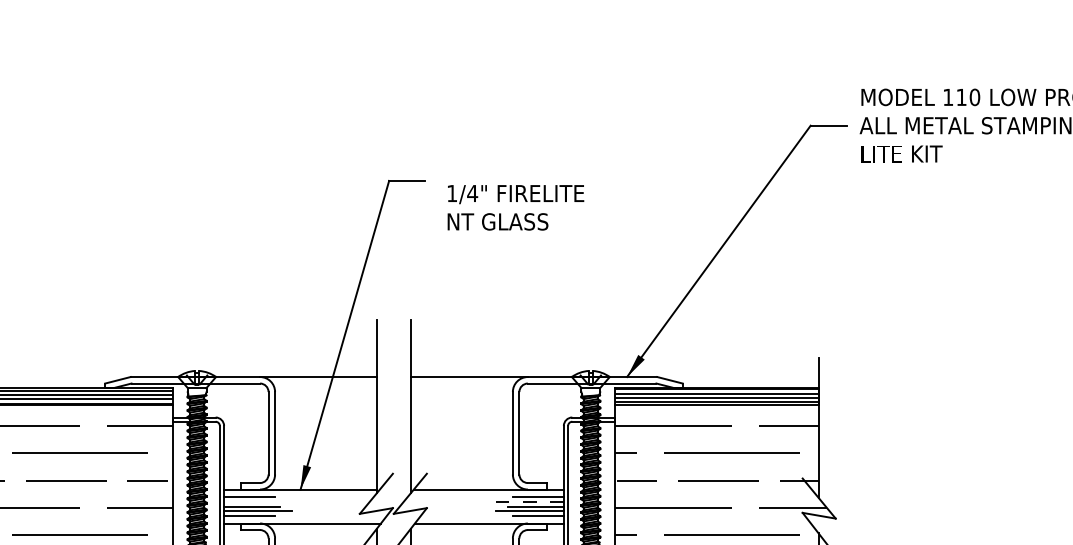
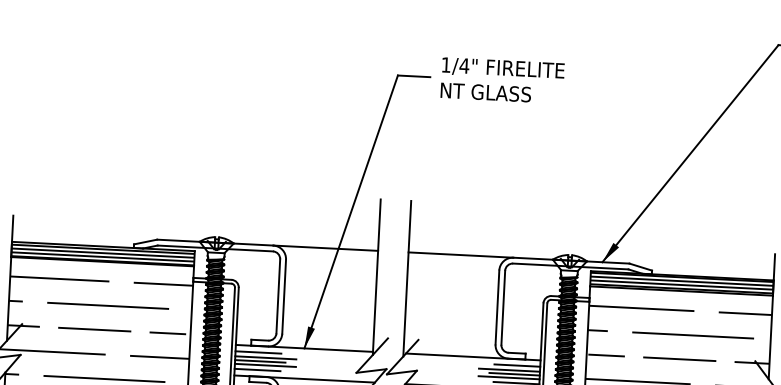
text: (515, 207) -> (502, 80), moved
line: (258, 502) -> (266, 358), added
line: (529, 502) -> (509, 370), dashed -> solid

